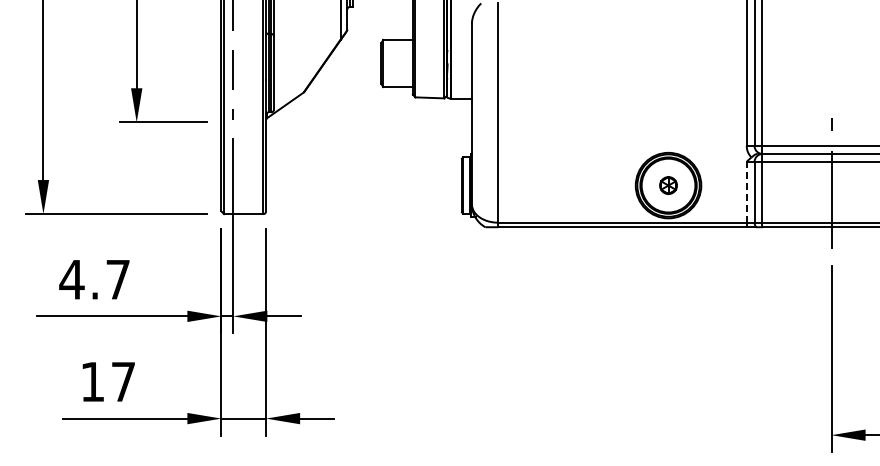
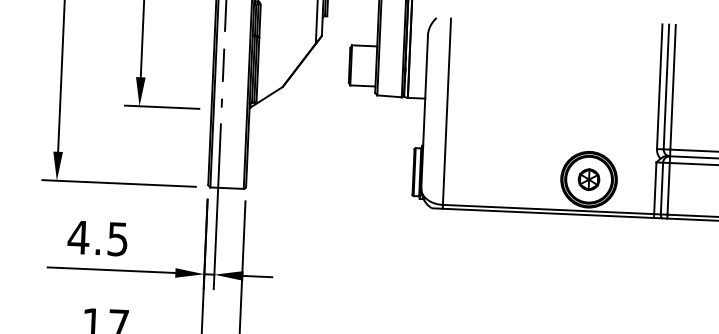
part: (668, 185) -> (589, 179), size x1.43
line: (746, 191) -> (655, 187), dashed -> solid
text: (117, 279) -> (117, 239), 4.7 -> 4.5

